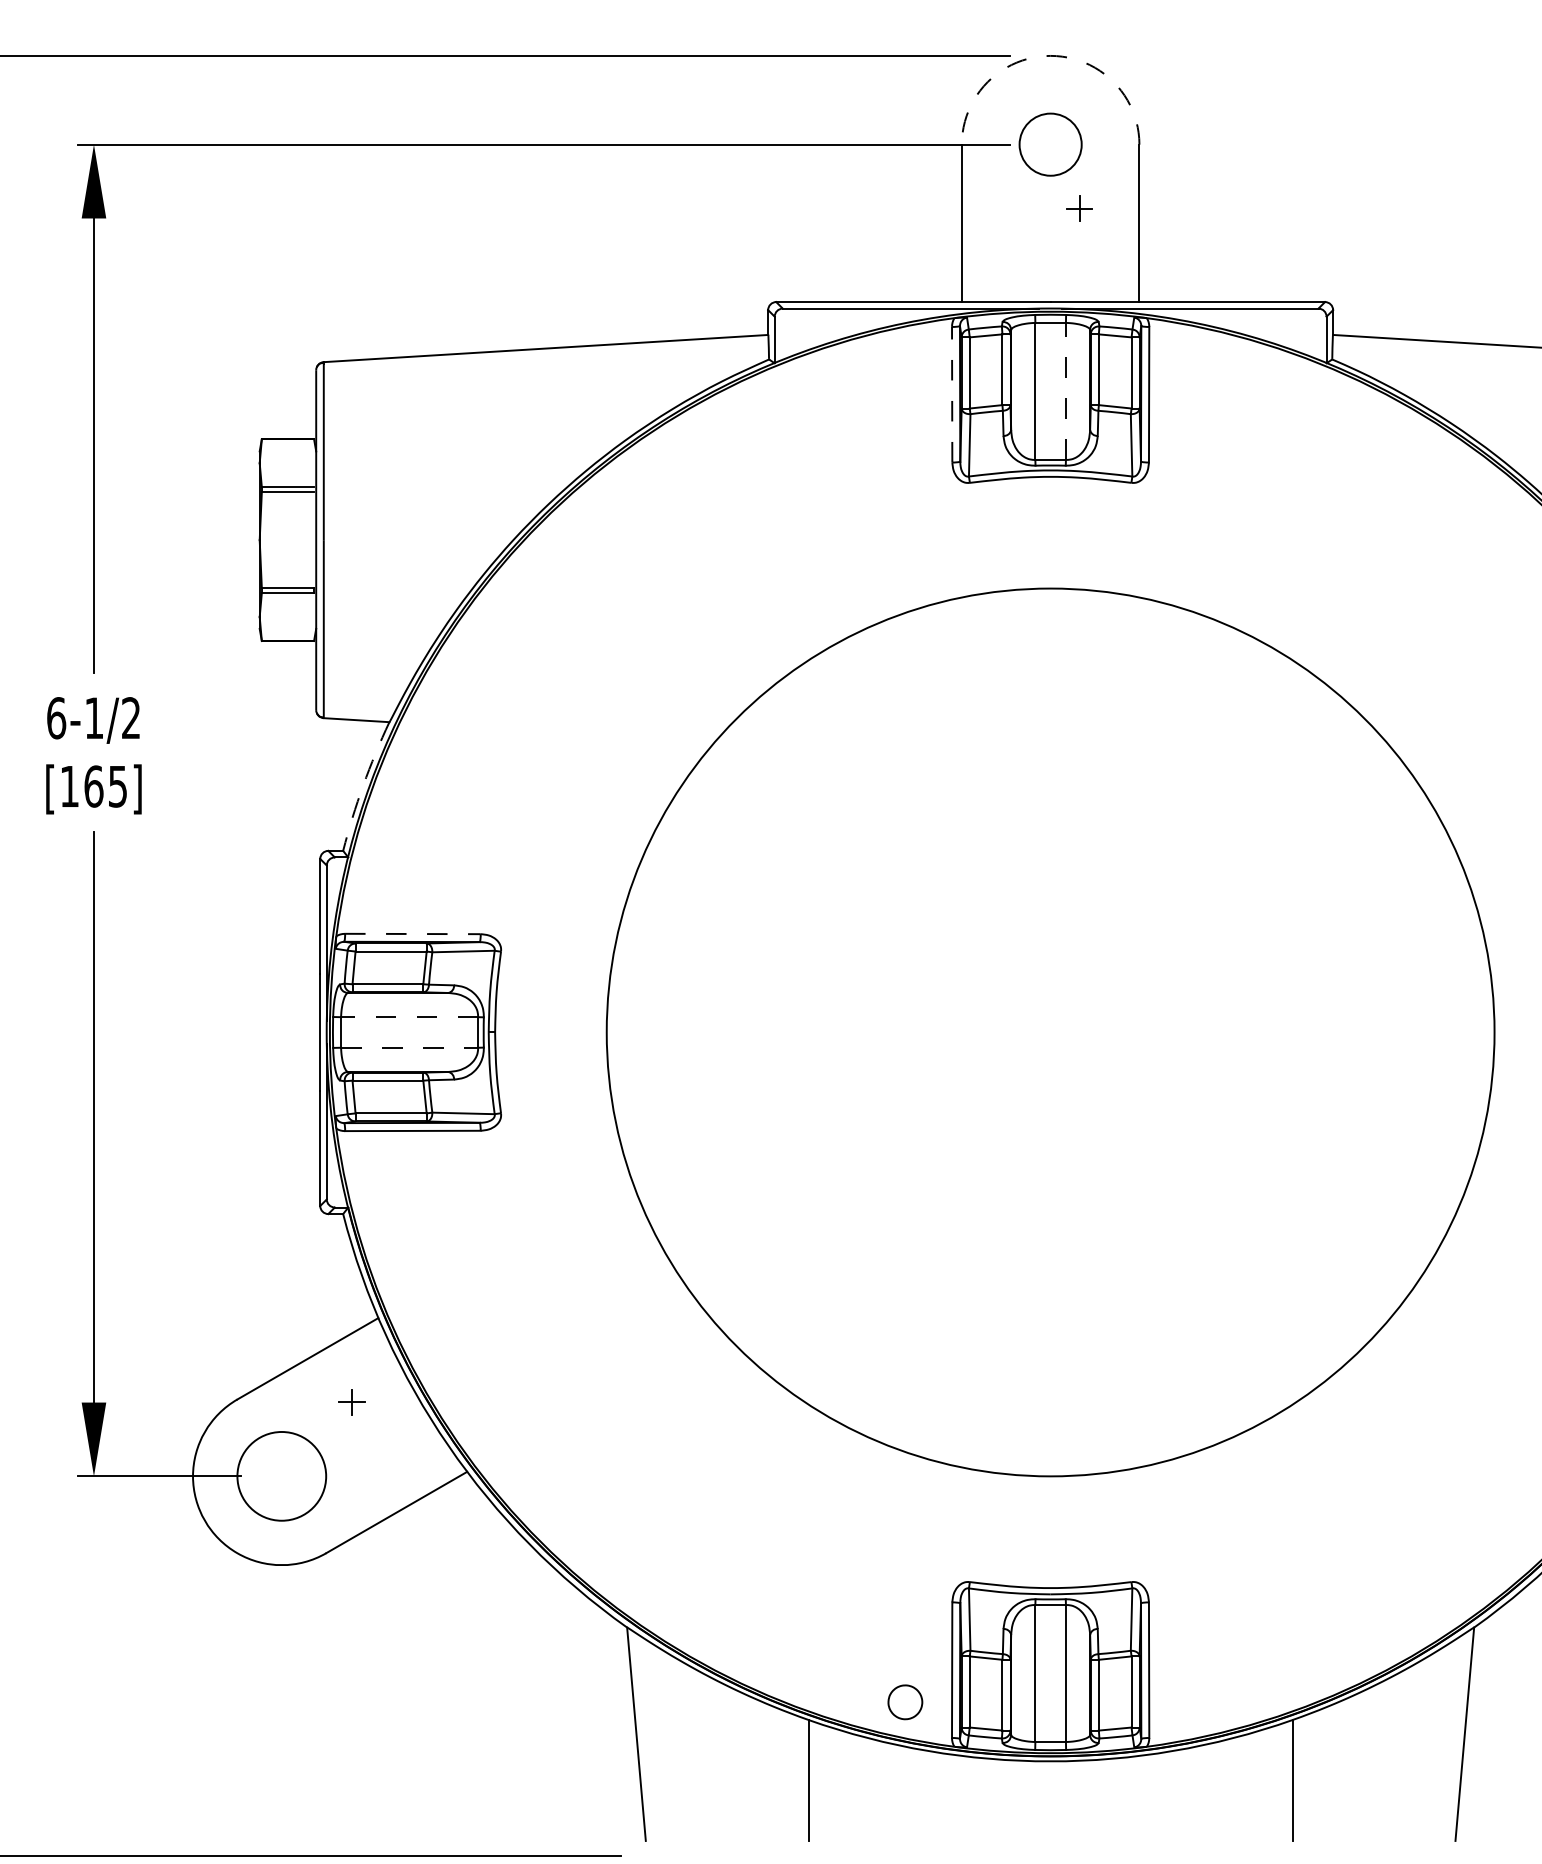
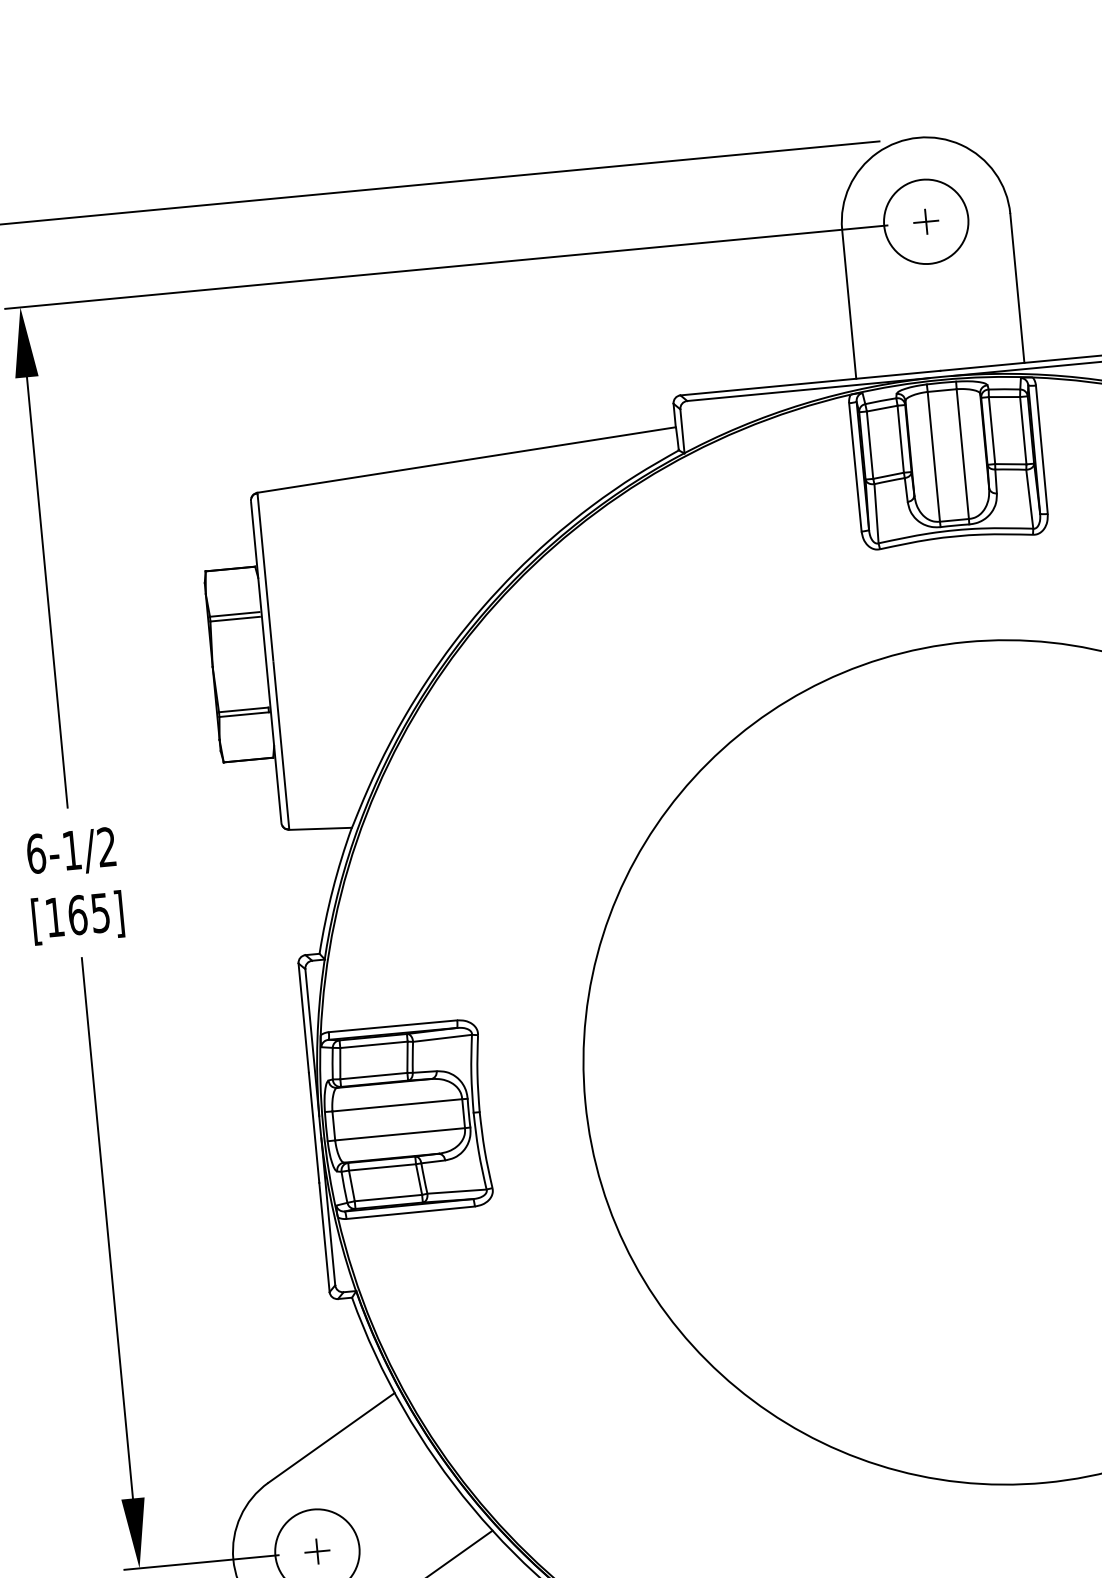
arc: (1050, 55) -> (918, 137), dashed -> solid
circle: (1050, 144) -> (926, 221), size x1.43
part: (1079, 208) -> (926, 221), moved
line: (1065, 391) -> (962, 454), dashed -> solid
line: (952, 394) -> (855, 467), dashed -> solid
arc: (363, 785) -> (332, 890), dashed -> solid
line: (412, 934) -> (392, 1026), dashed -> solid
line: (409, 1017) -> (397, 1105), dashed -> solid
line: (409, 1047) -> (399, 1134), dashed -> solid
part: (351, 1402) -> (317, 1551), moved

